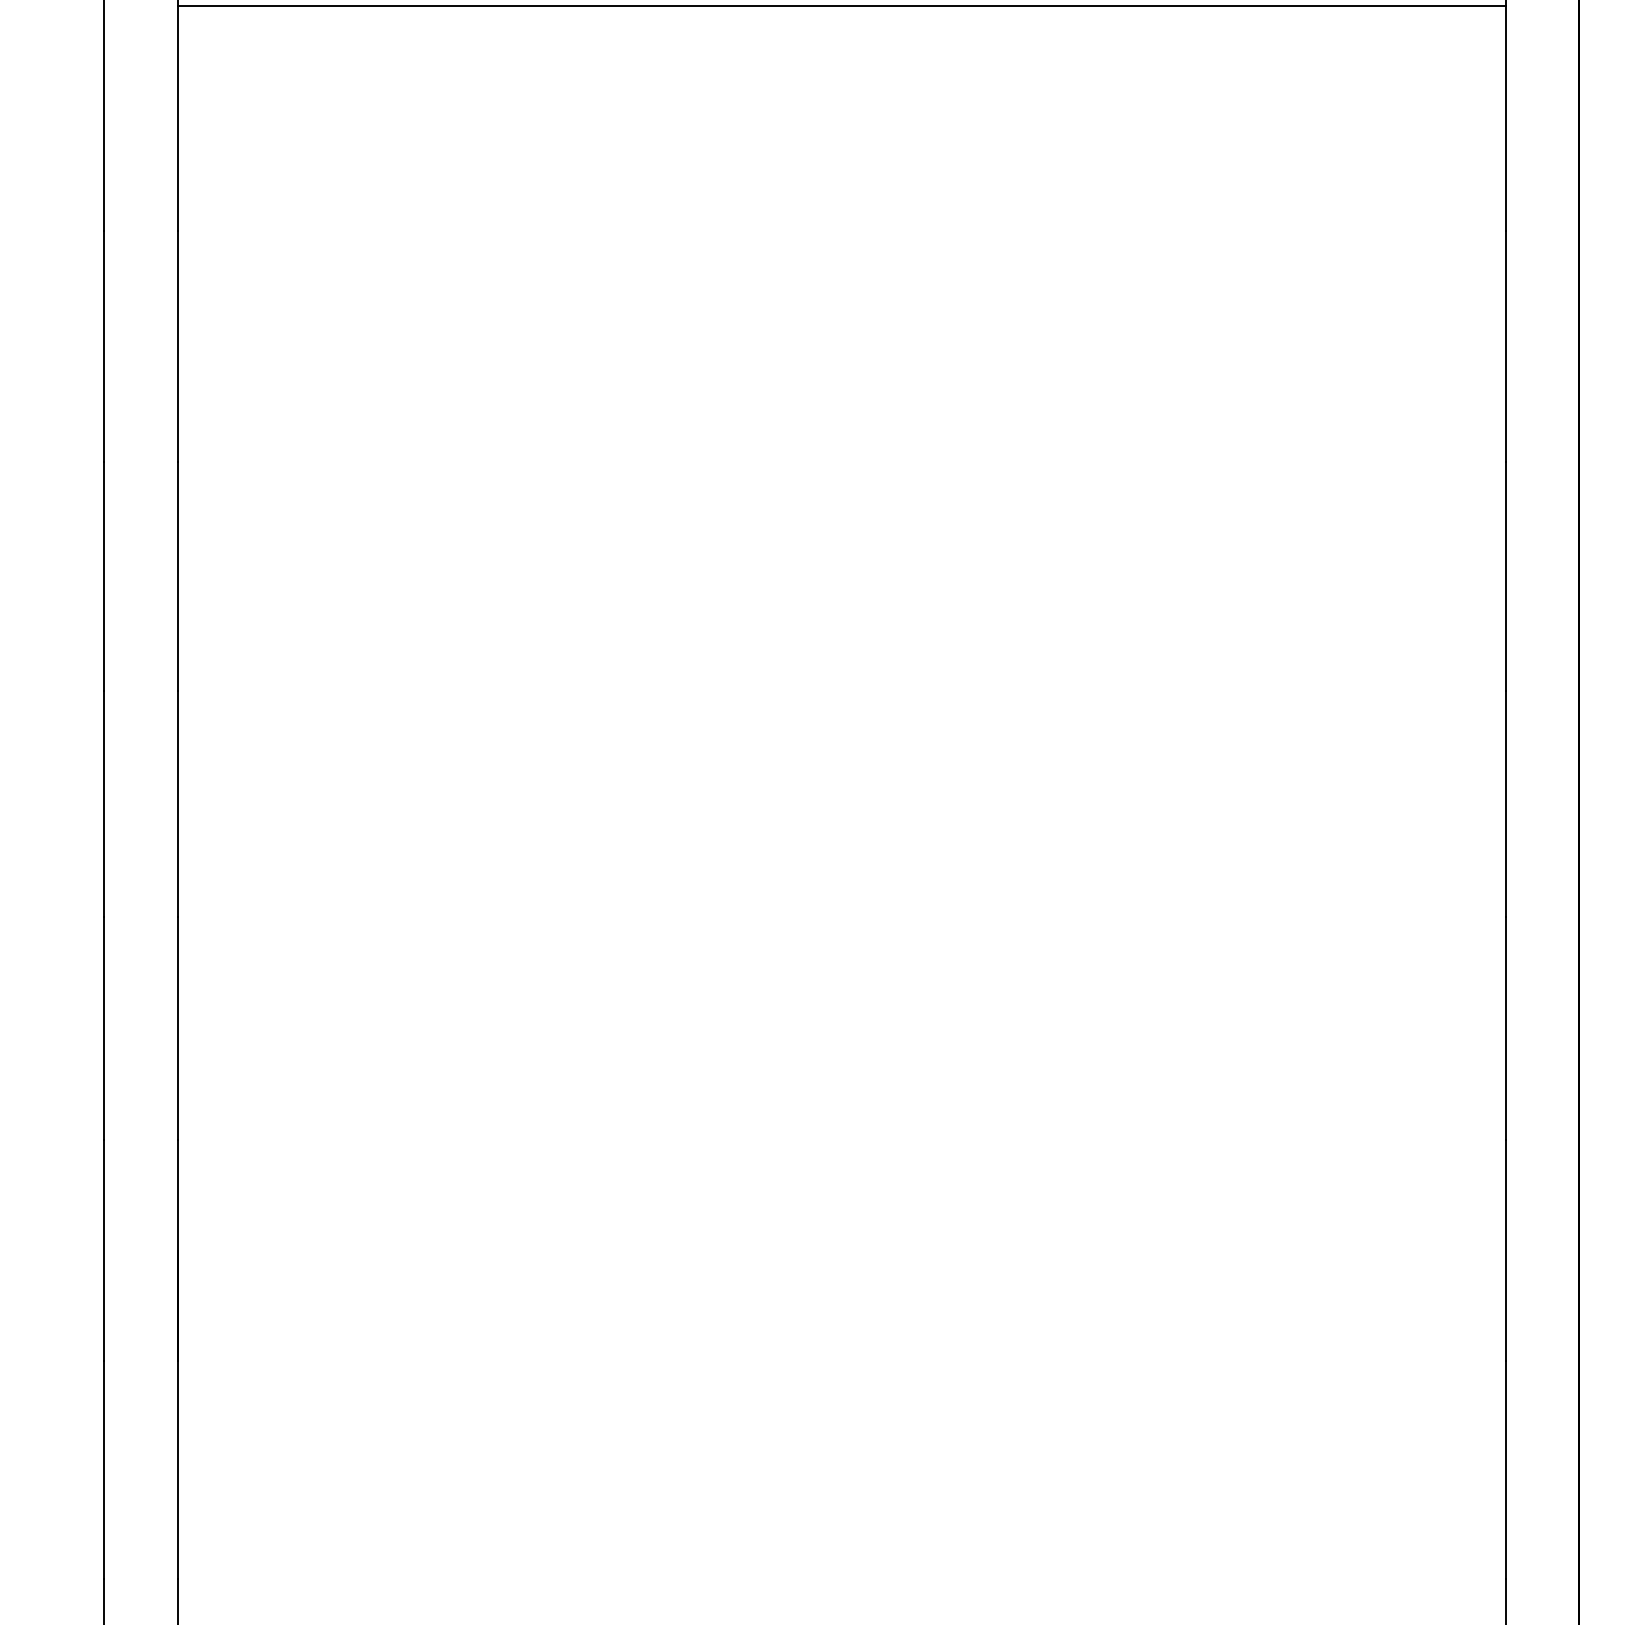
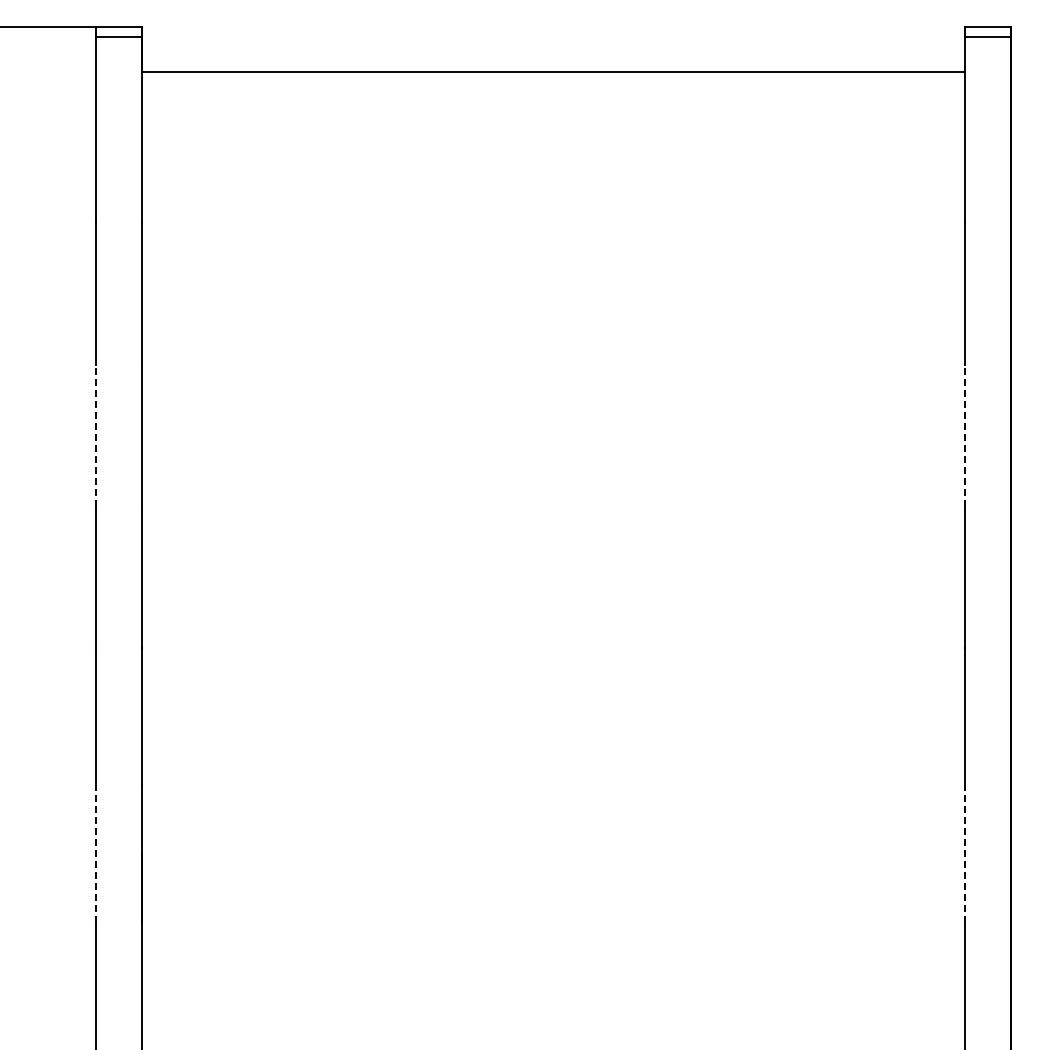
line: (841, 5) -> (553, 82), removed
line: (103, 576) -> (95, 436), solid -> dashed
line: (1505, 576) -> (965, 436), solid -> dashed
line: (103, 1250) -> (95, 854), solid -> dashed
line: (1505, 1250) -> (965, 854), solid -> dashed

